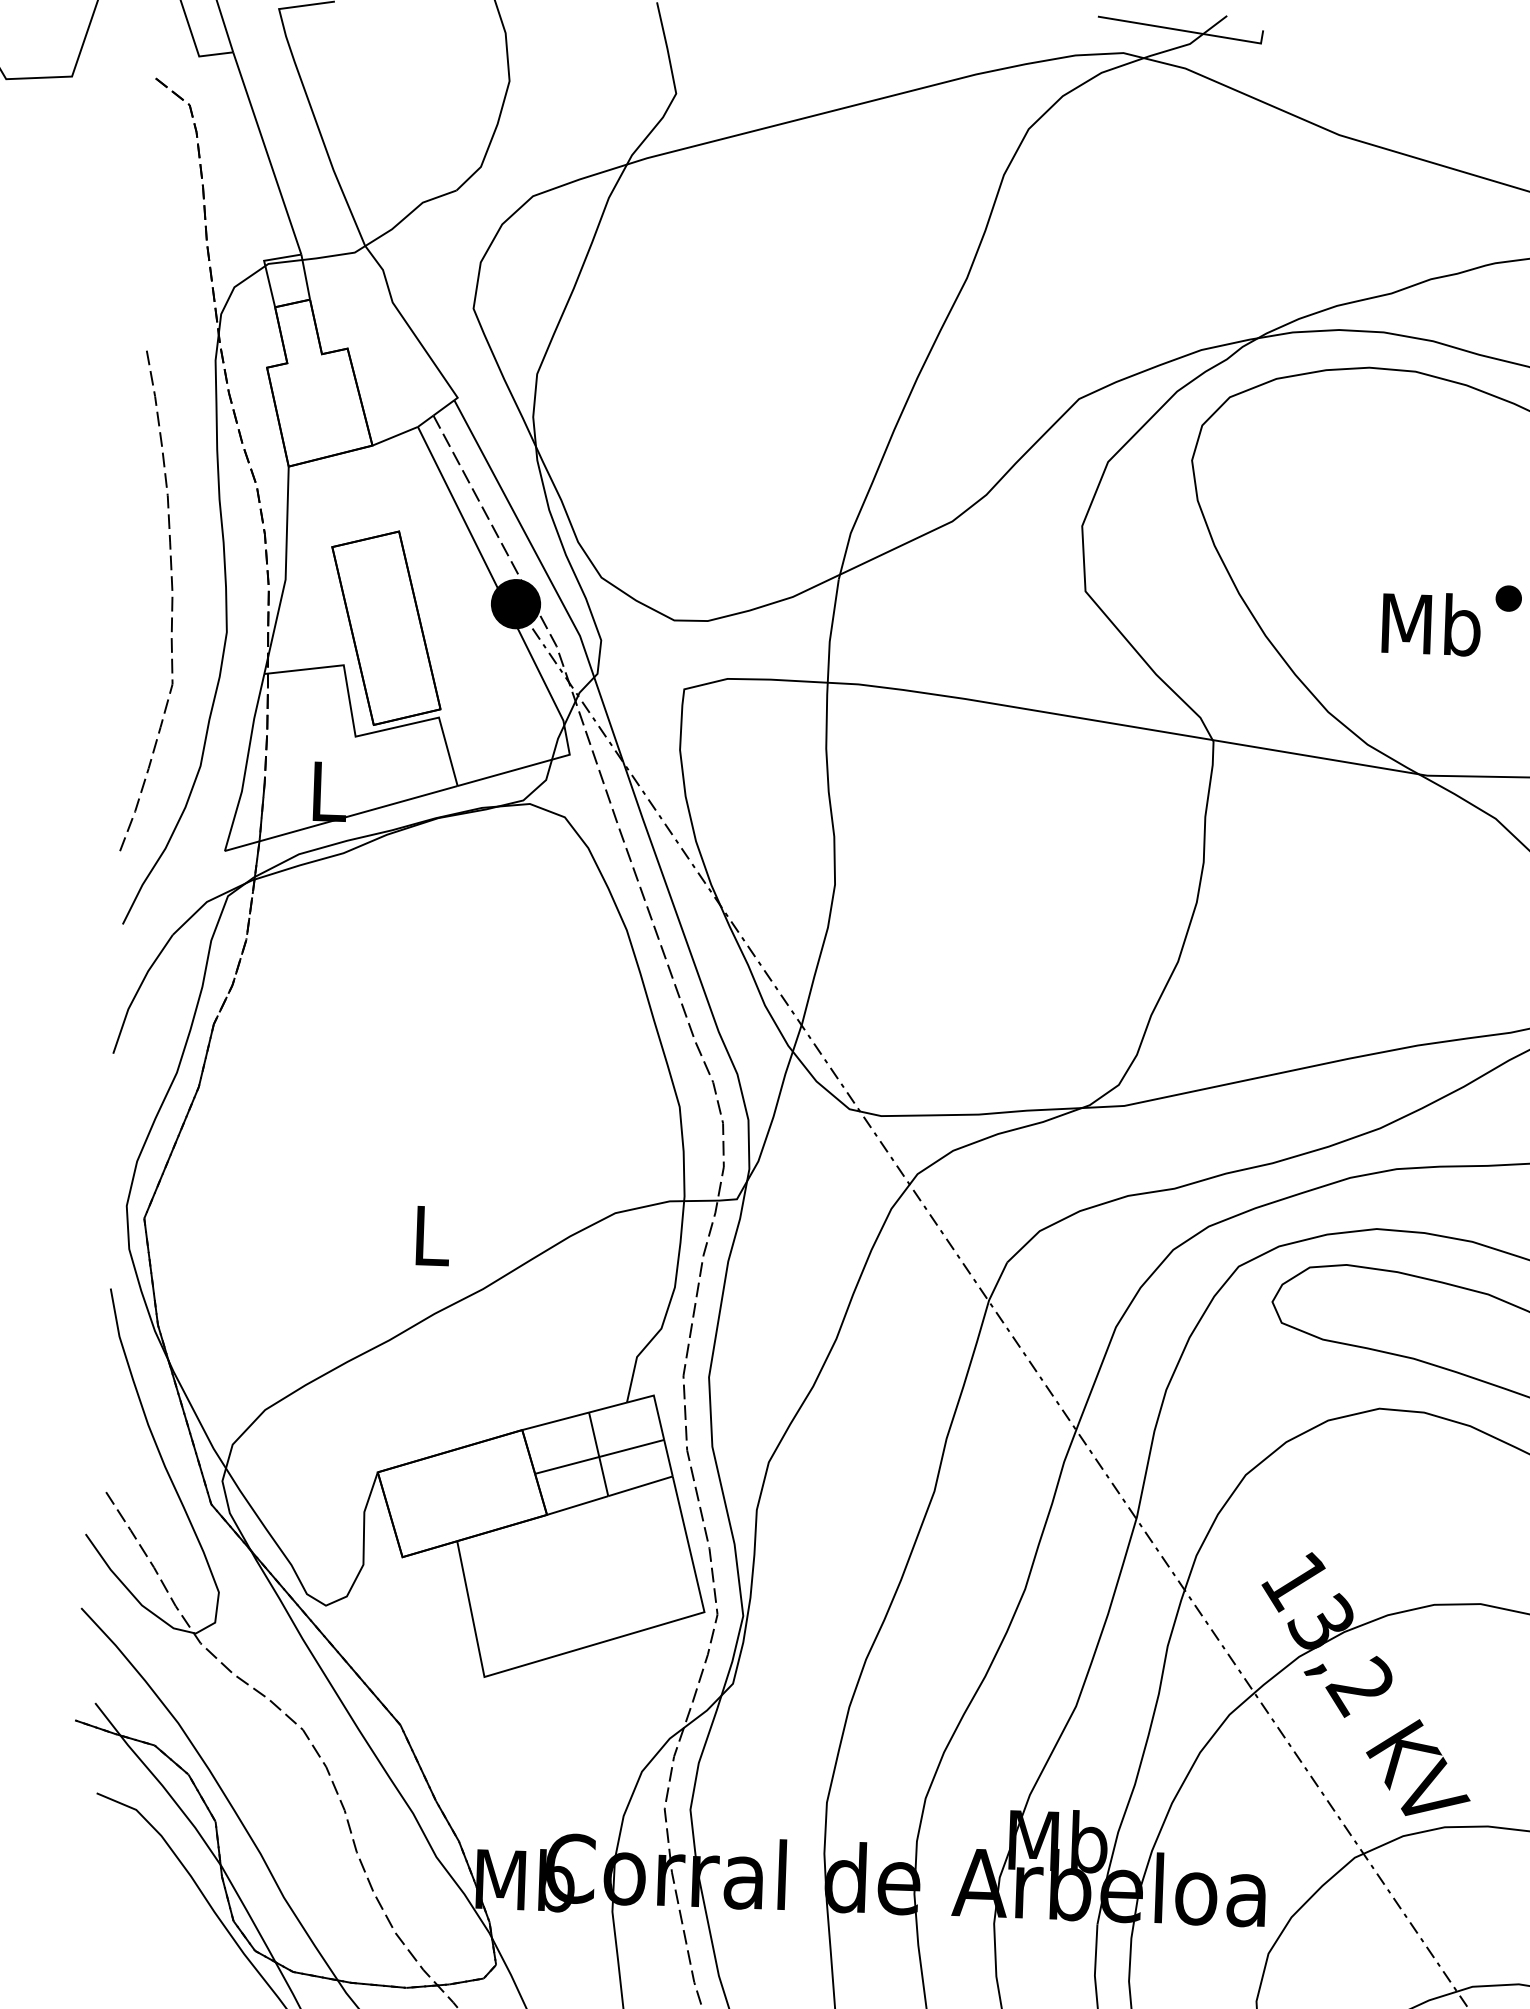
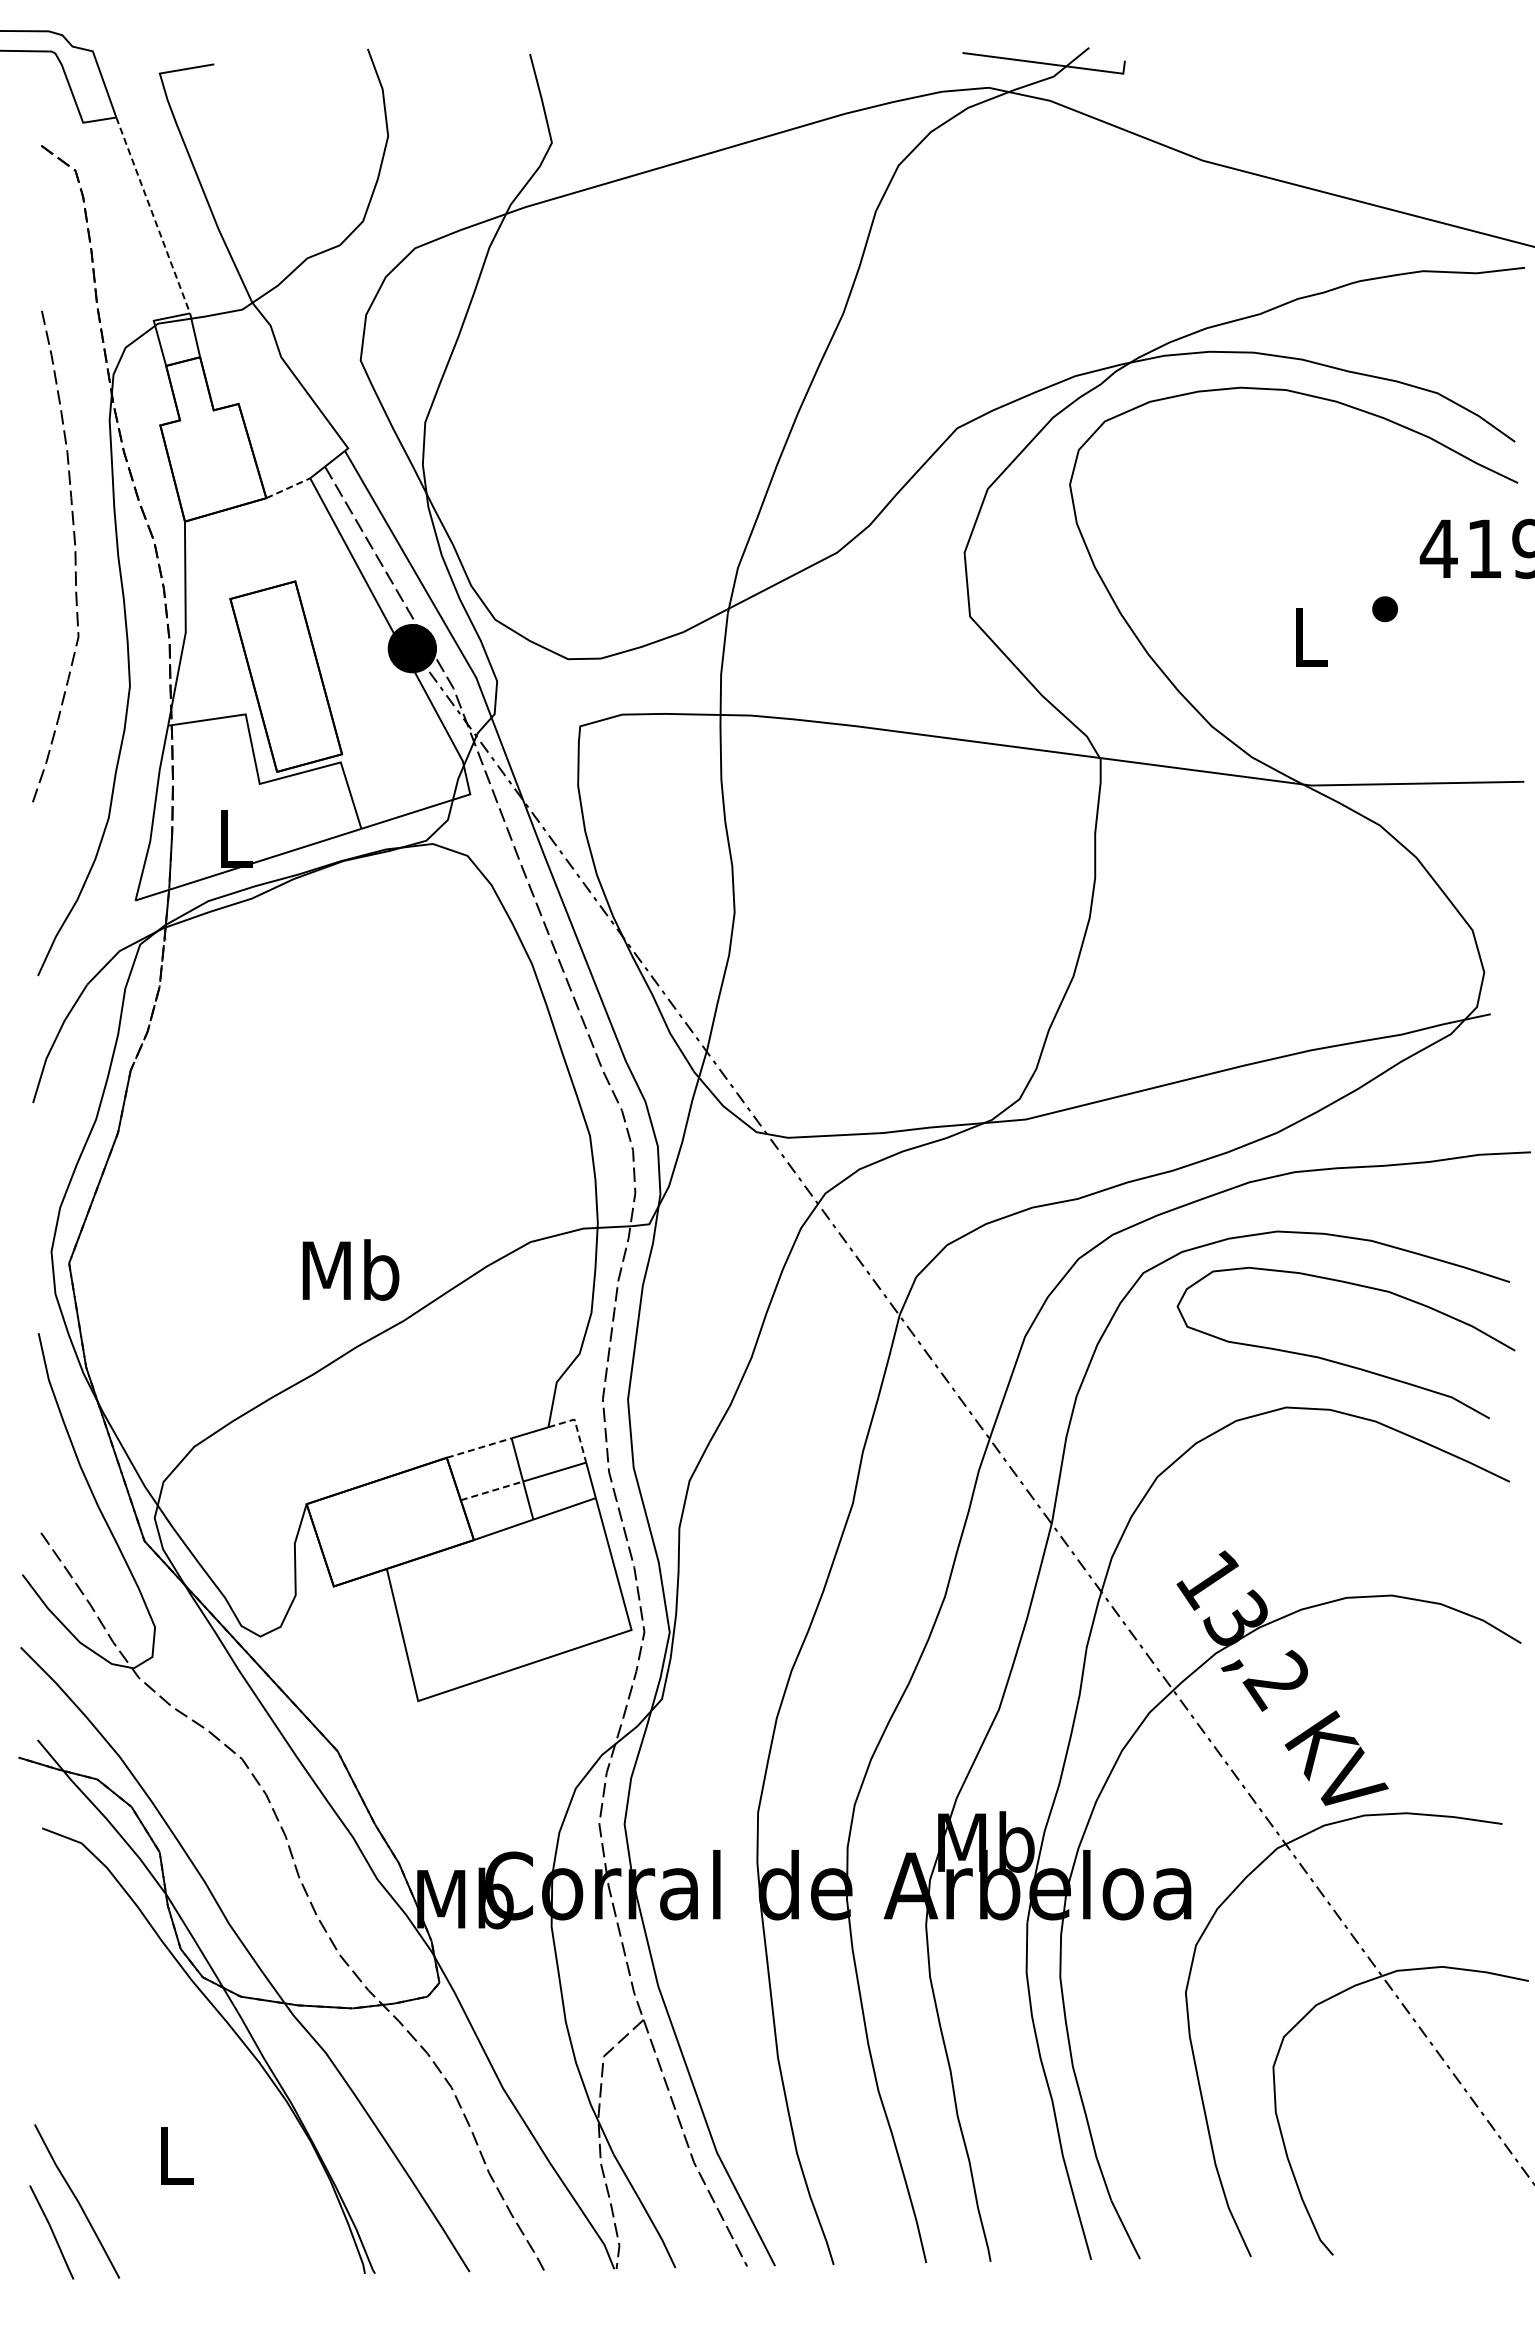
line: (267, 153) -> (153, 215), solid -> dashed
line: (395, 436) -> (288, 488), solid -> dashed
curve: (171, 602) -> (74, 556), moved
text: (1431, 623) -> (1310, 636), Mb -> L
text: (430, 1234) -> (350, 1269), L -> Mb
line: (655, 1403) -> (576, 1427), solid -> dashed
line: (555, 1421) -> (479, 1448), solid -> dashed
line: (567, 1465) -> (492, 1490), solid -> dashed

